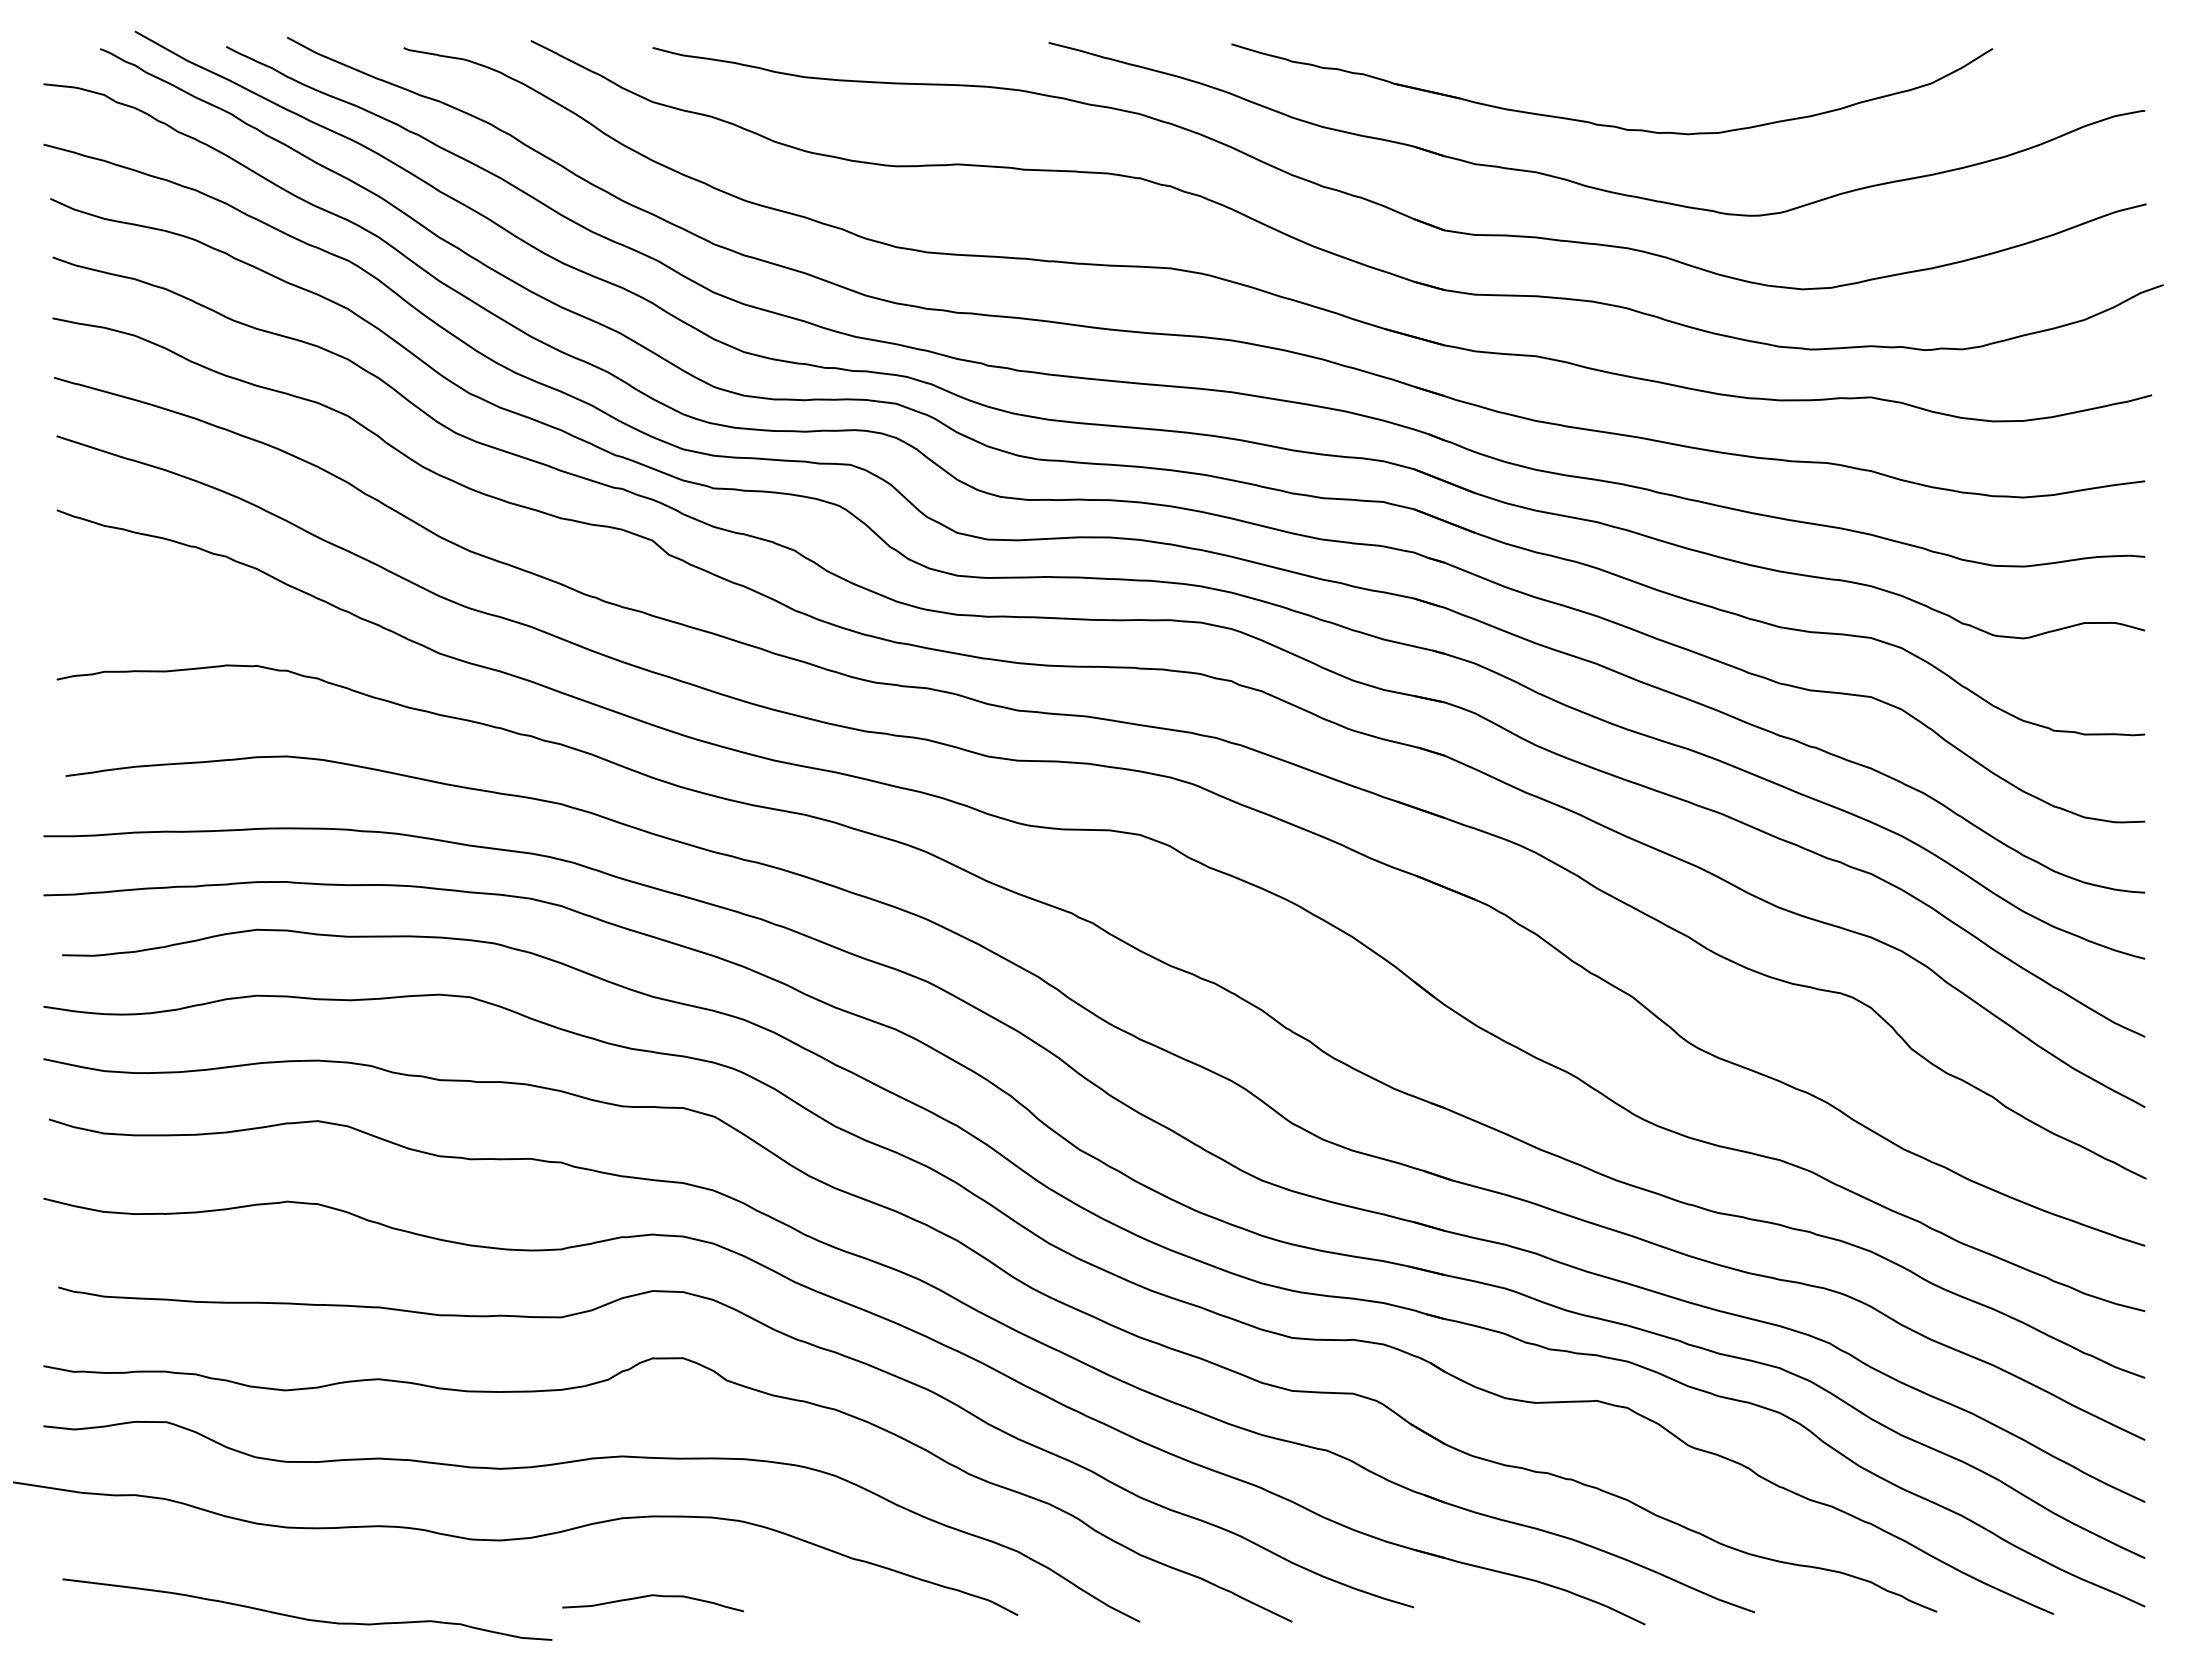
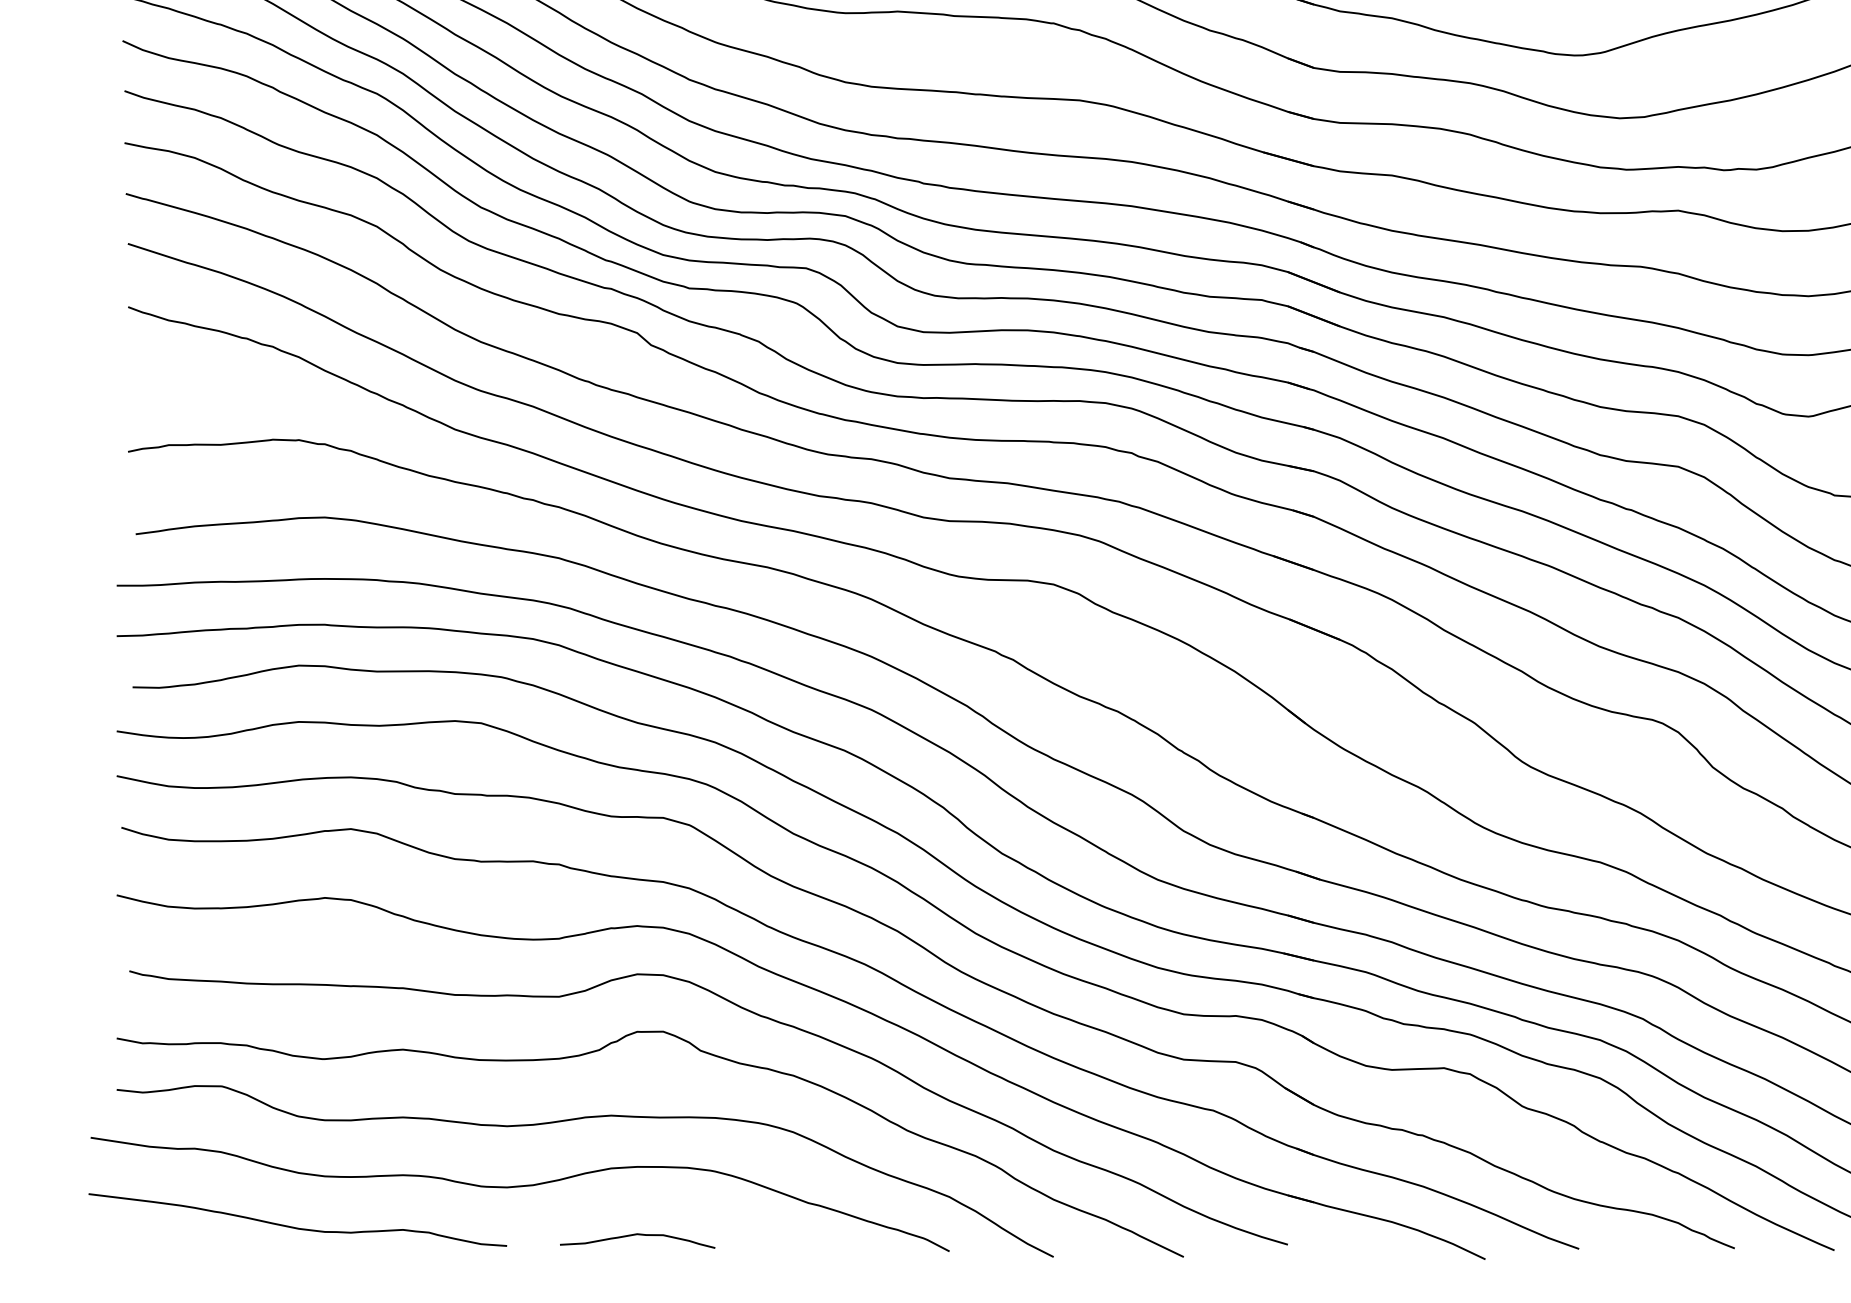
curve: (303, 1617) -> (294, 1226), moved

